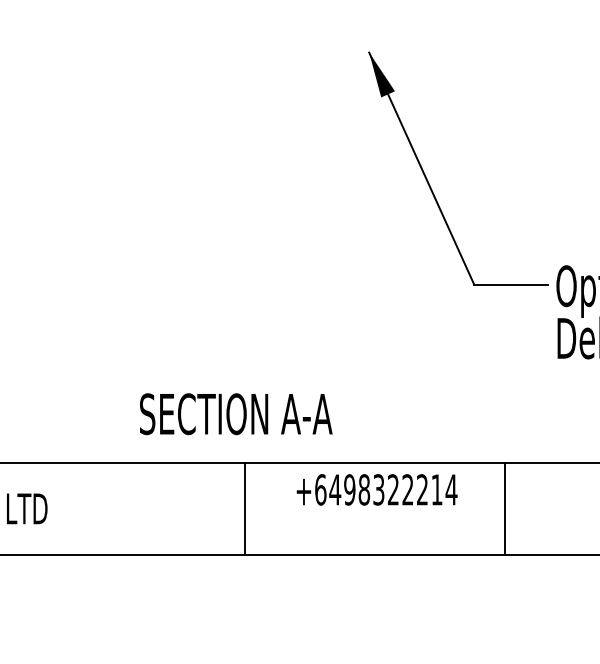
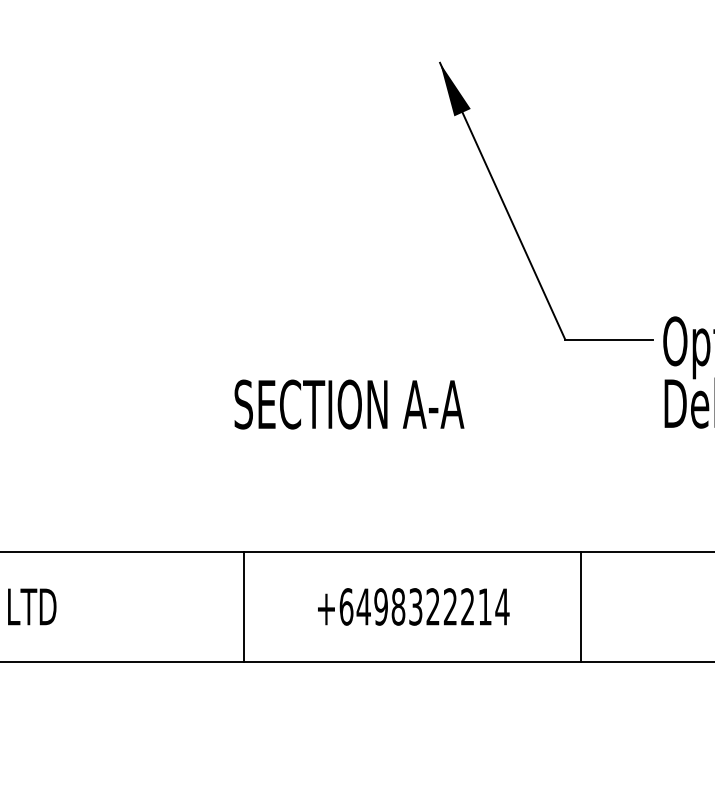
text: (236, 414) -> (349, 404), moved
text: (376, 489) -> (412, 606), moved
line: (244, 508) -> (243, 606), moved
line: (505, 508) -> (581, 606), moved

